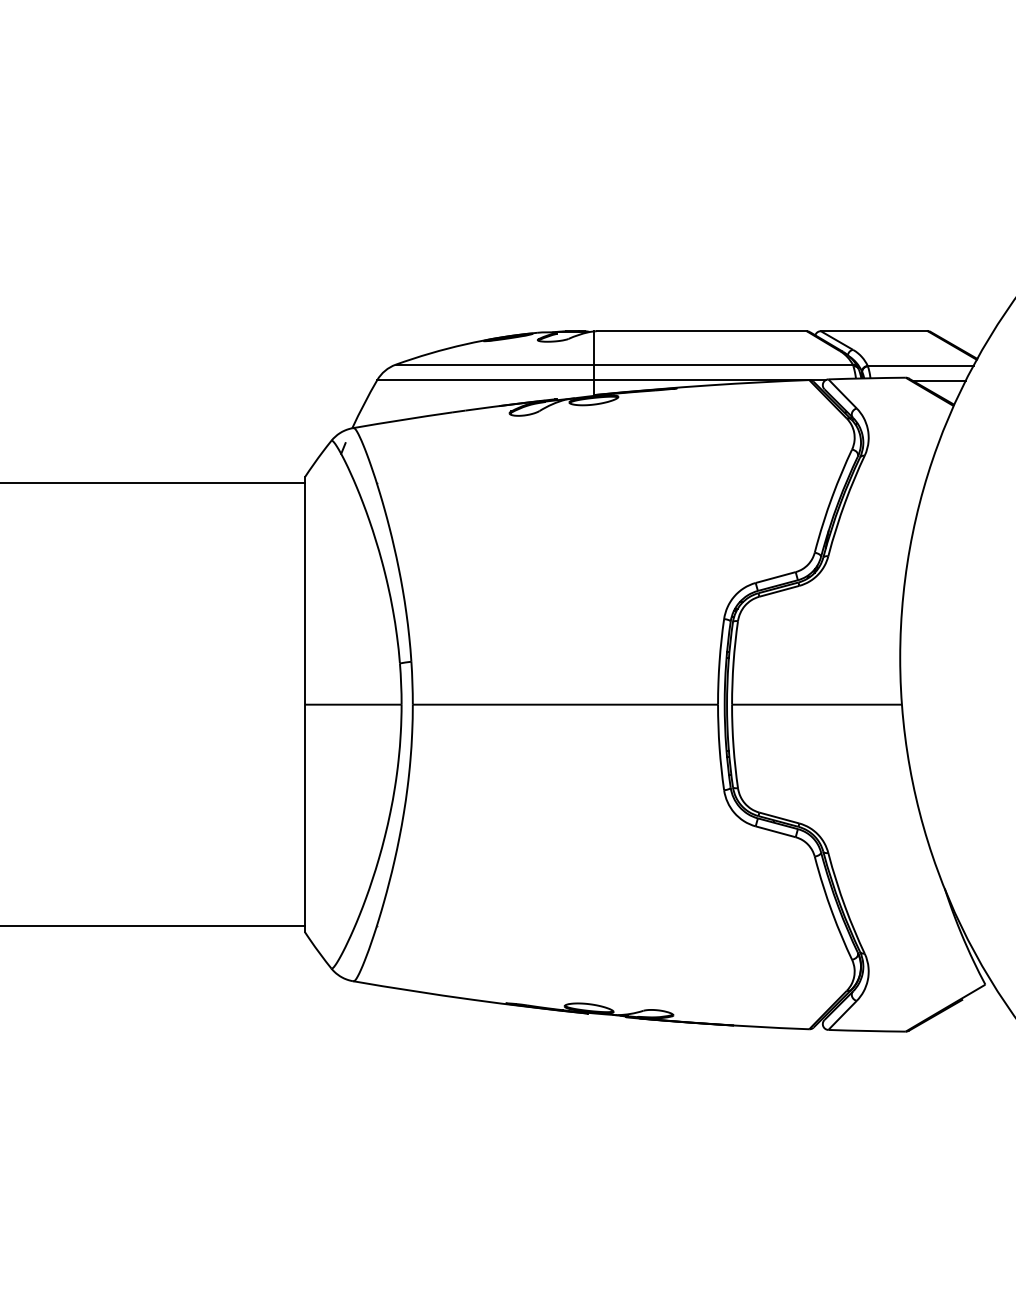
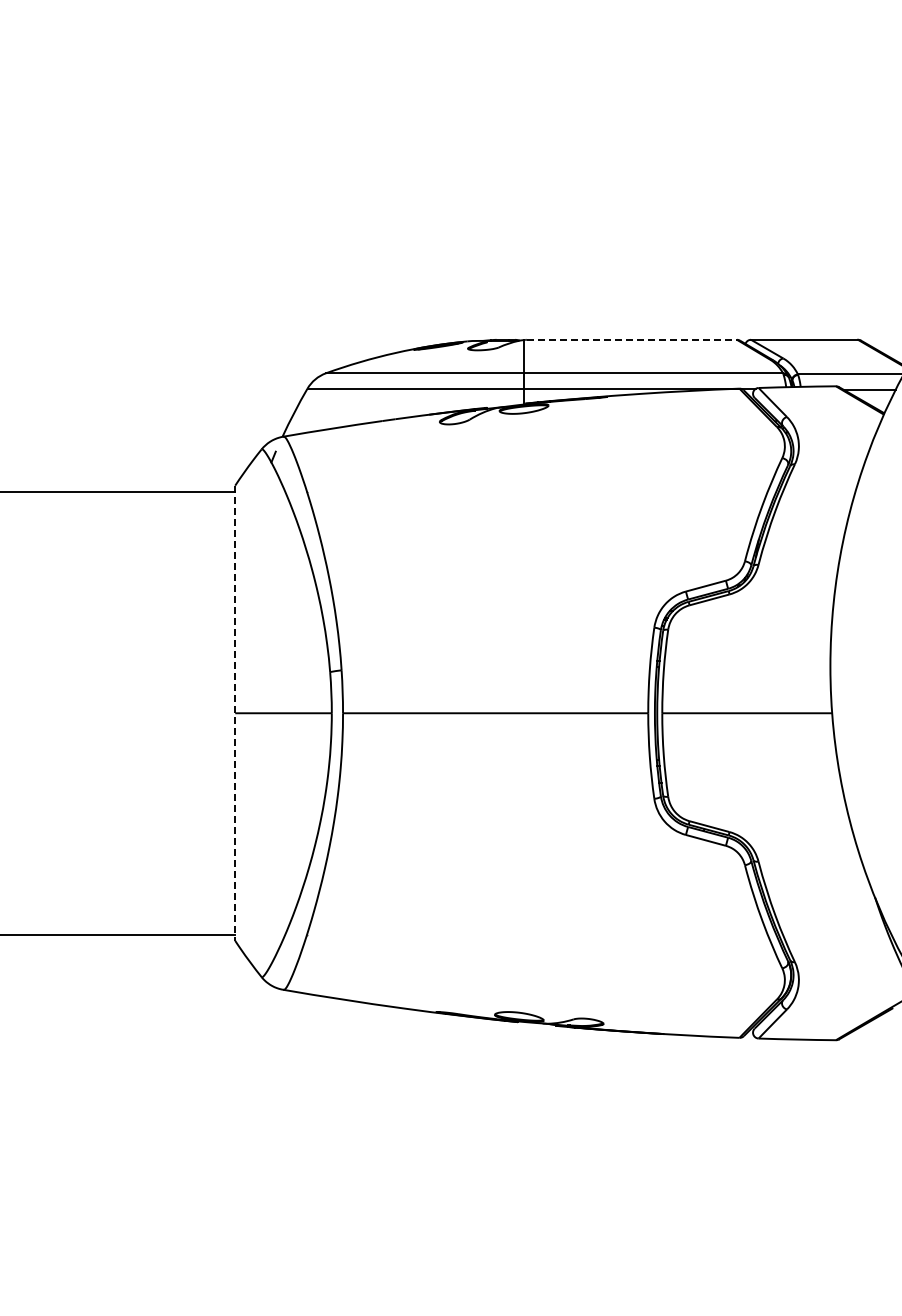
line: (702, 331) -> (632, 340), solid -> dashed
line: (305, 704) -> (235, 713), solid -> dashed

